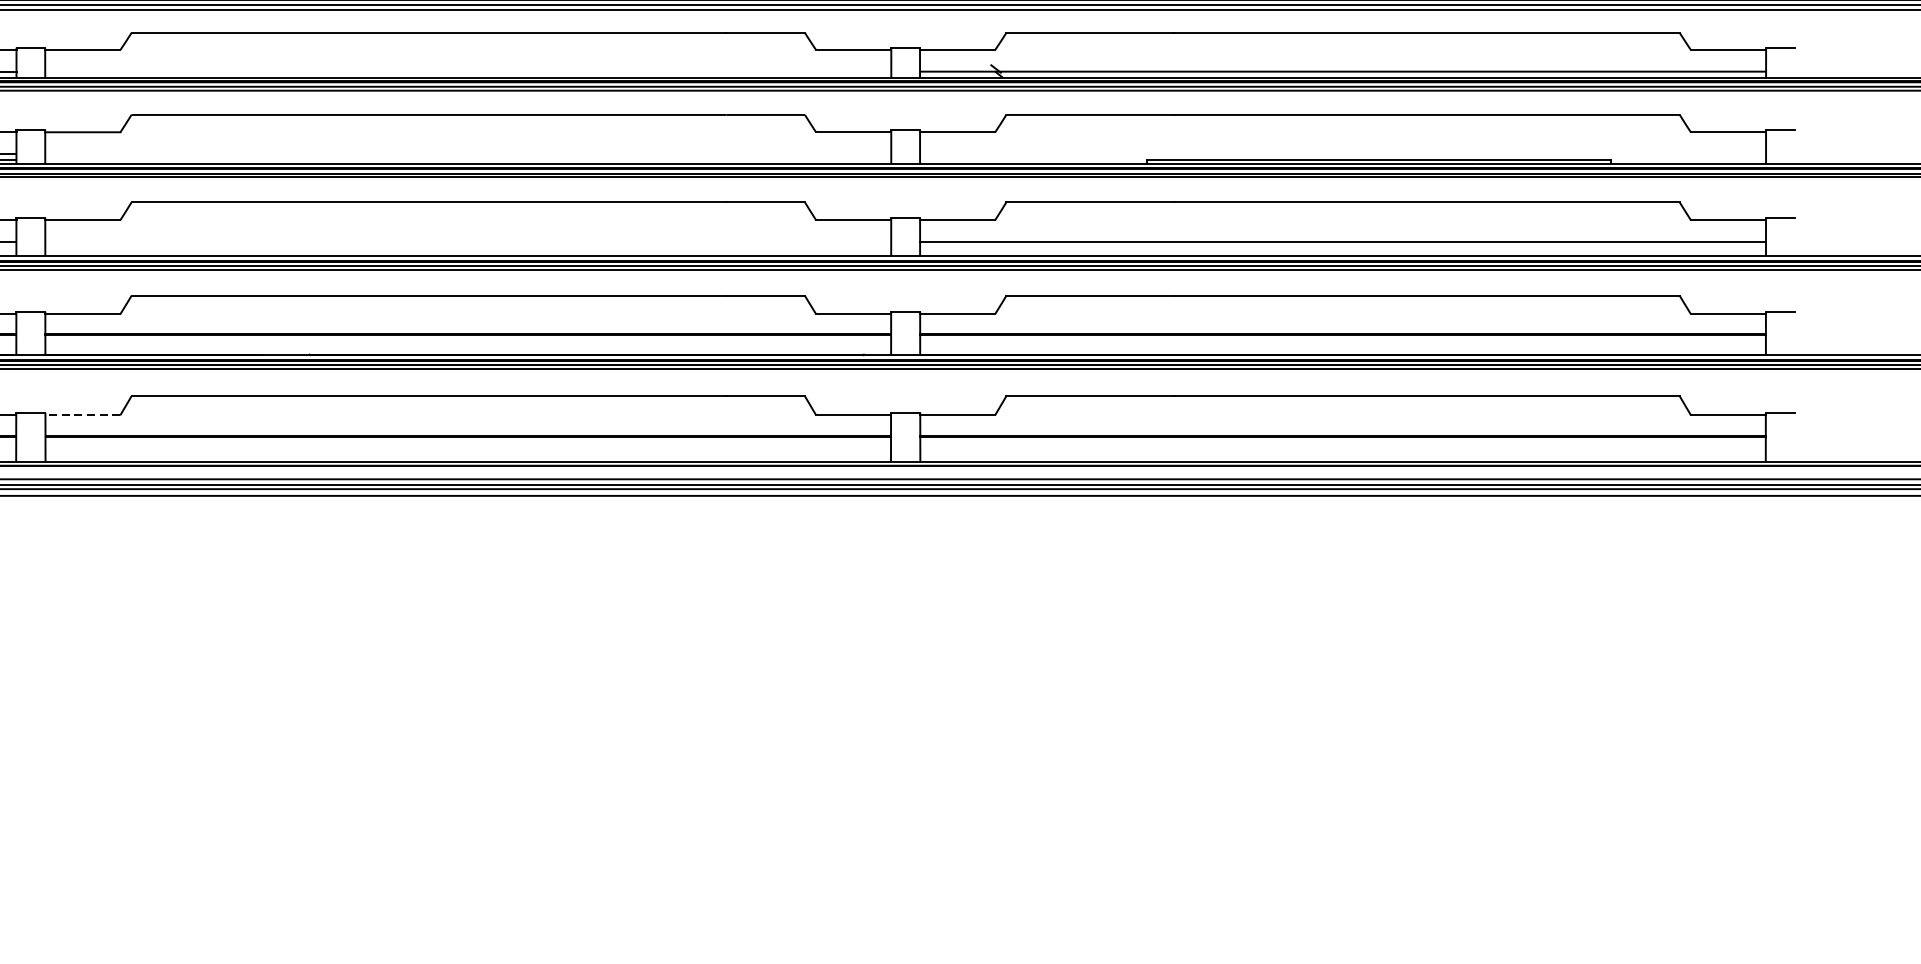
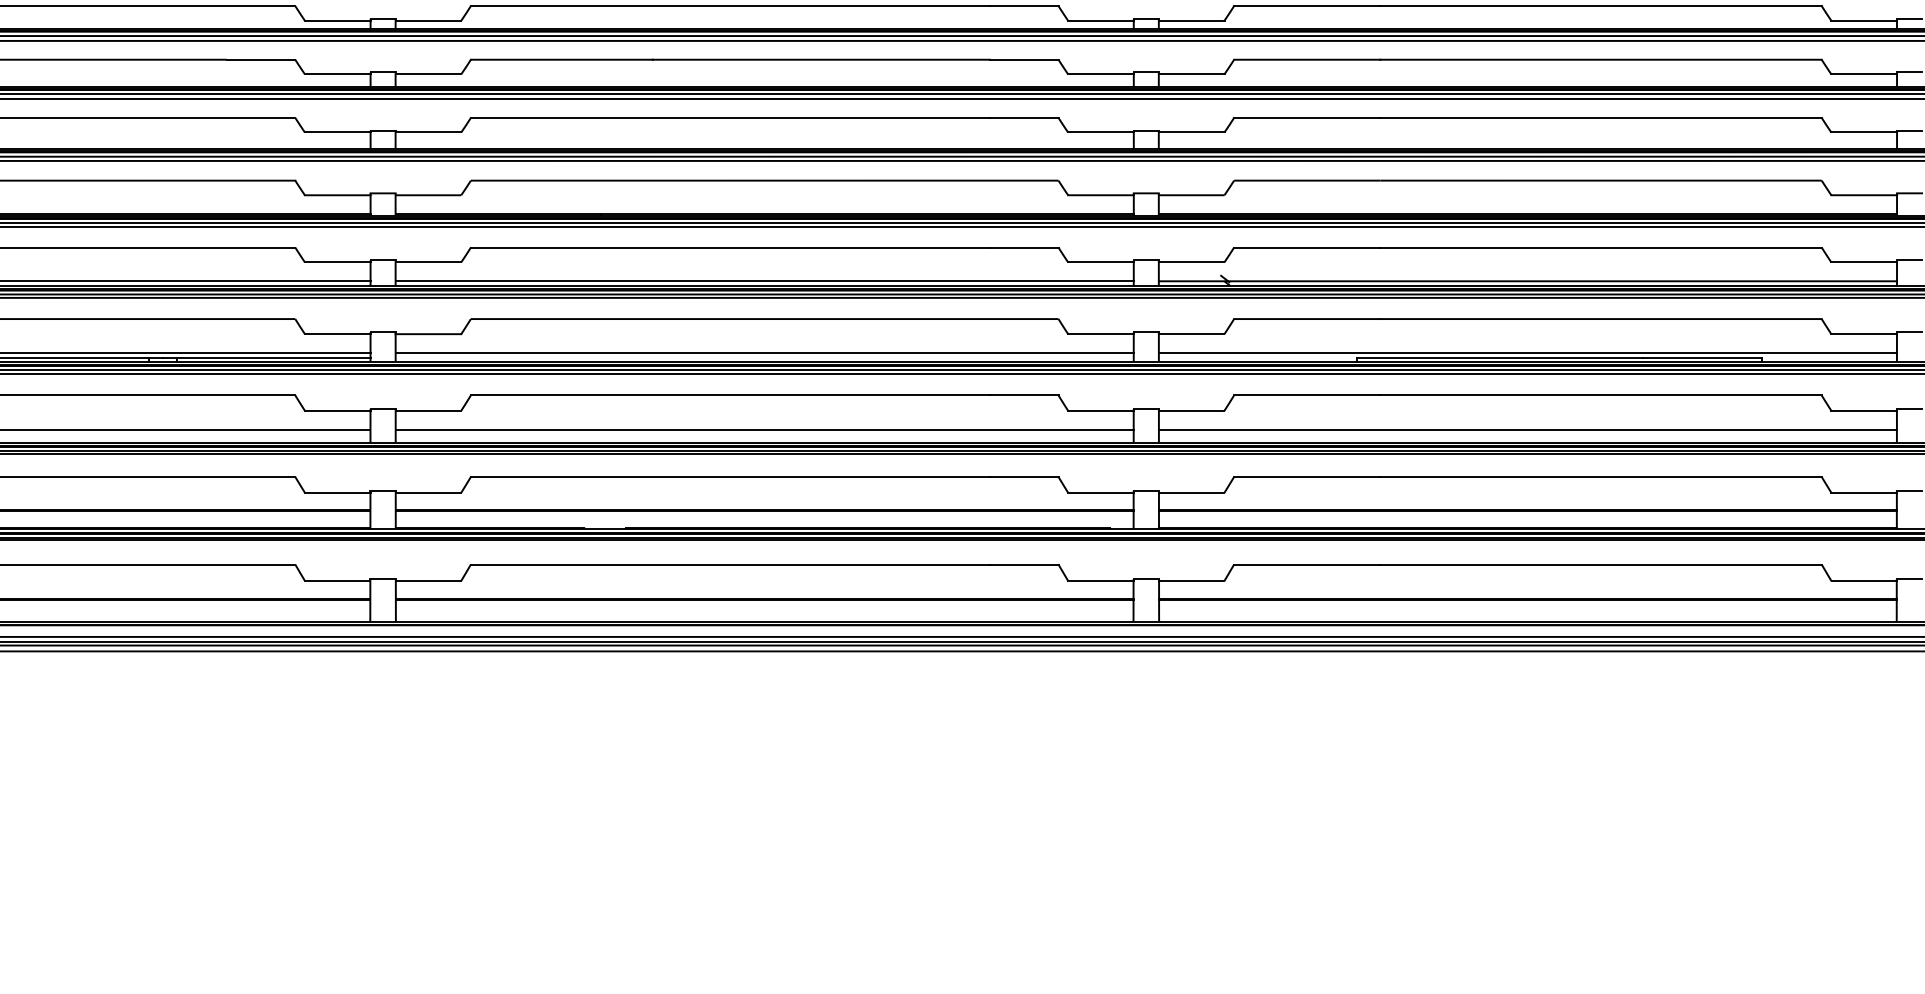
line: (468, 71) -> (764, 281), added
line: (468, 154) -> (764, 353), added
line: (1342, 154) -> (1527, 353), added
line: (468, 242) -> (764, 430), added
line: (82, 415) -> (428, 581), dashed -> solid

